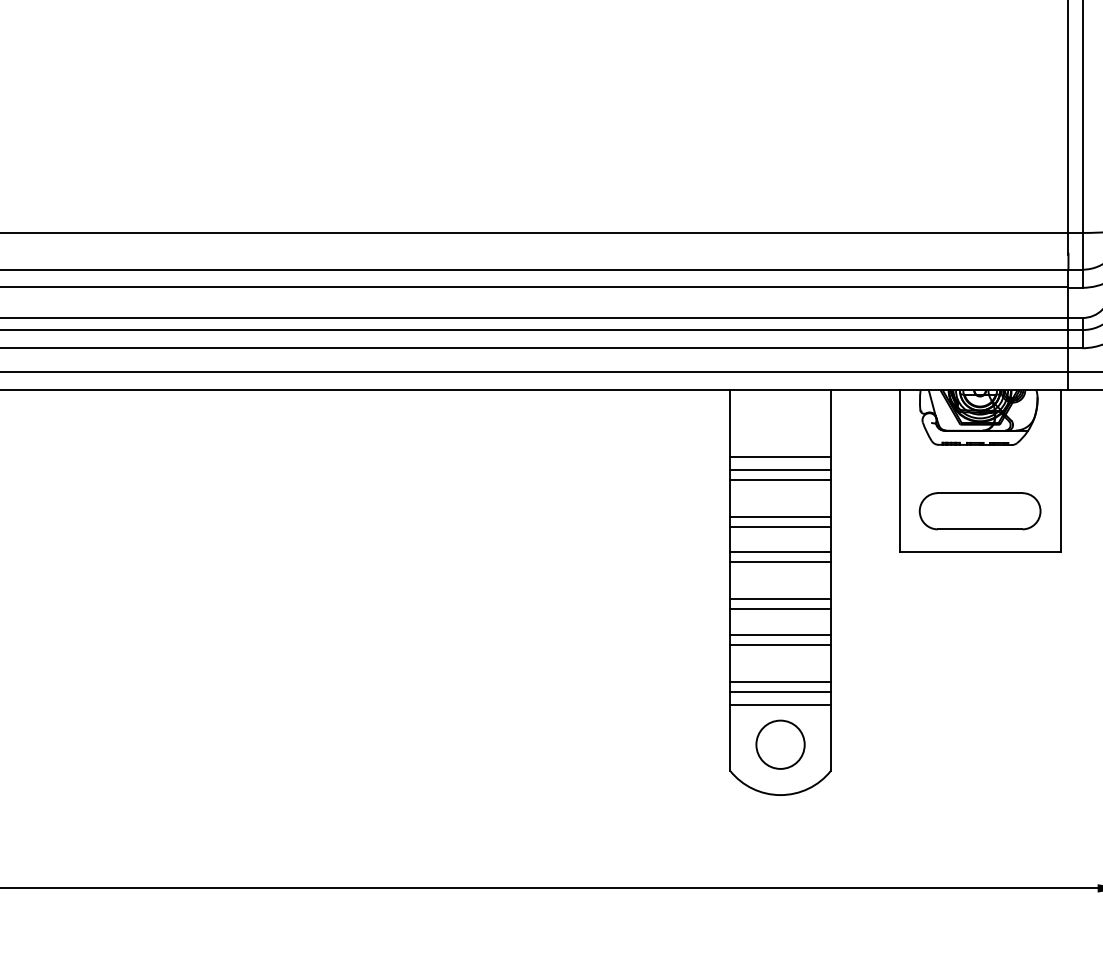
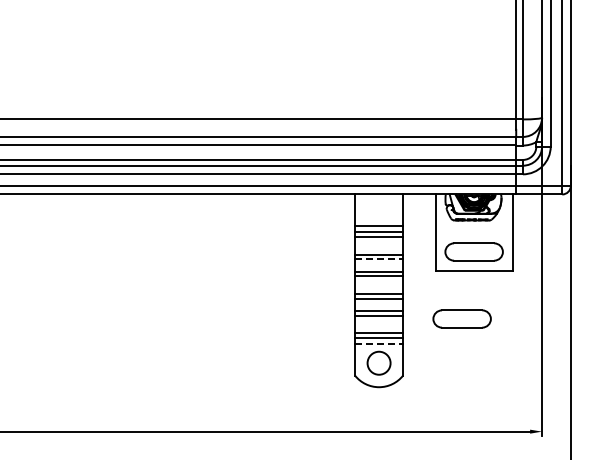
line: (781, 526) -> (379, 259), solid -> dashed
part: (953, 650) -> (461, 318), added
line: (781, 705) -> (379, 344), solid -> dashed

